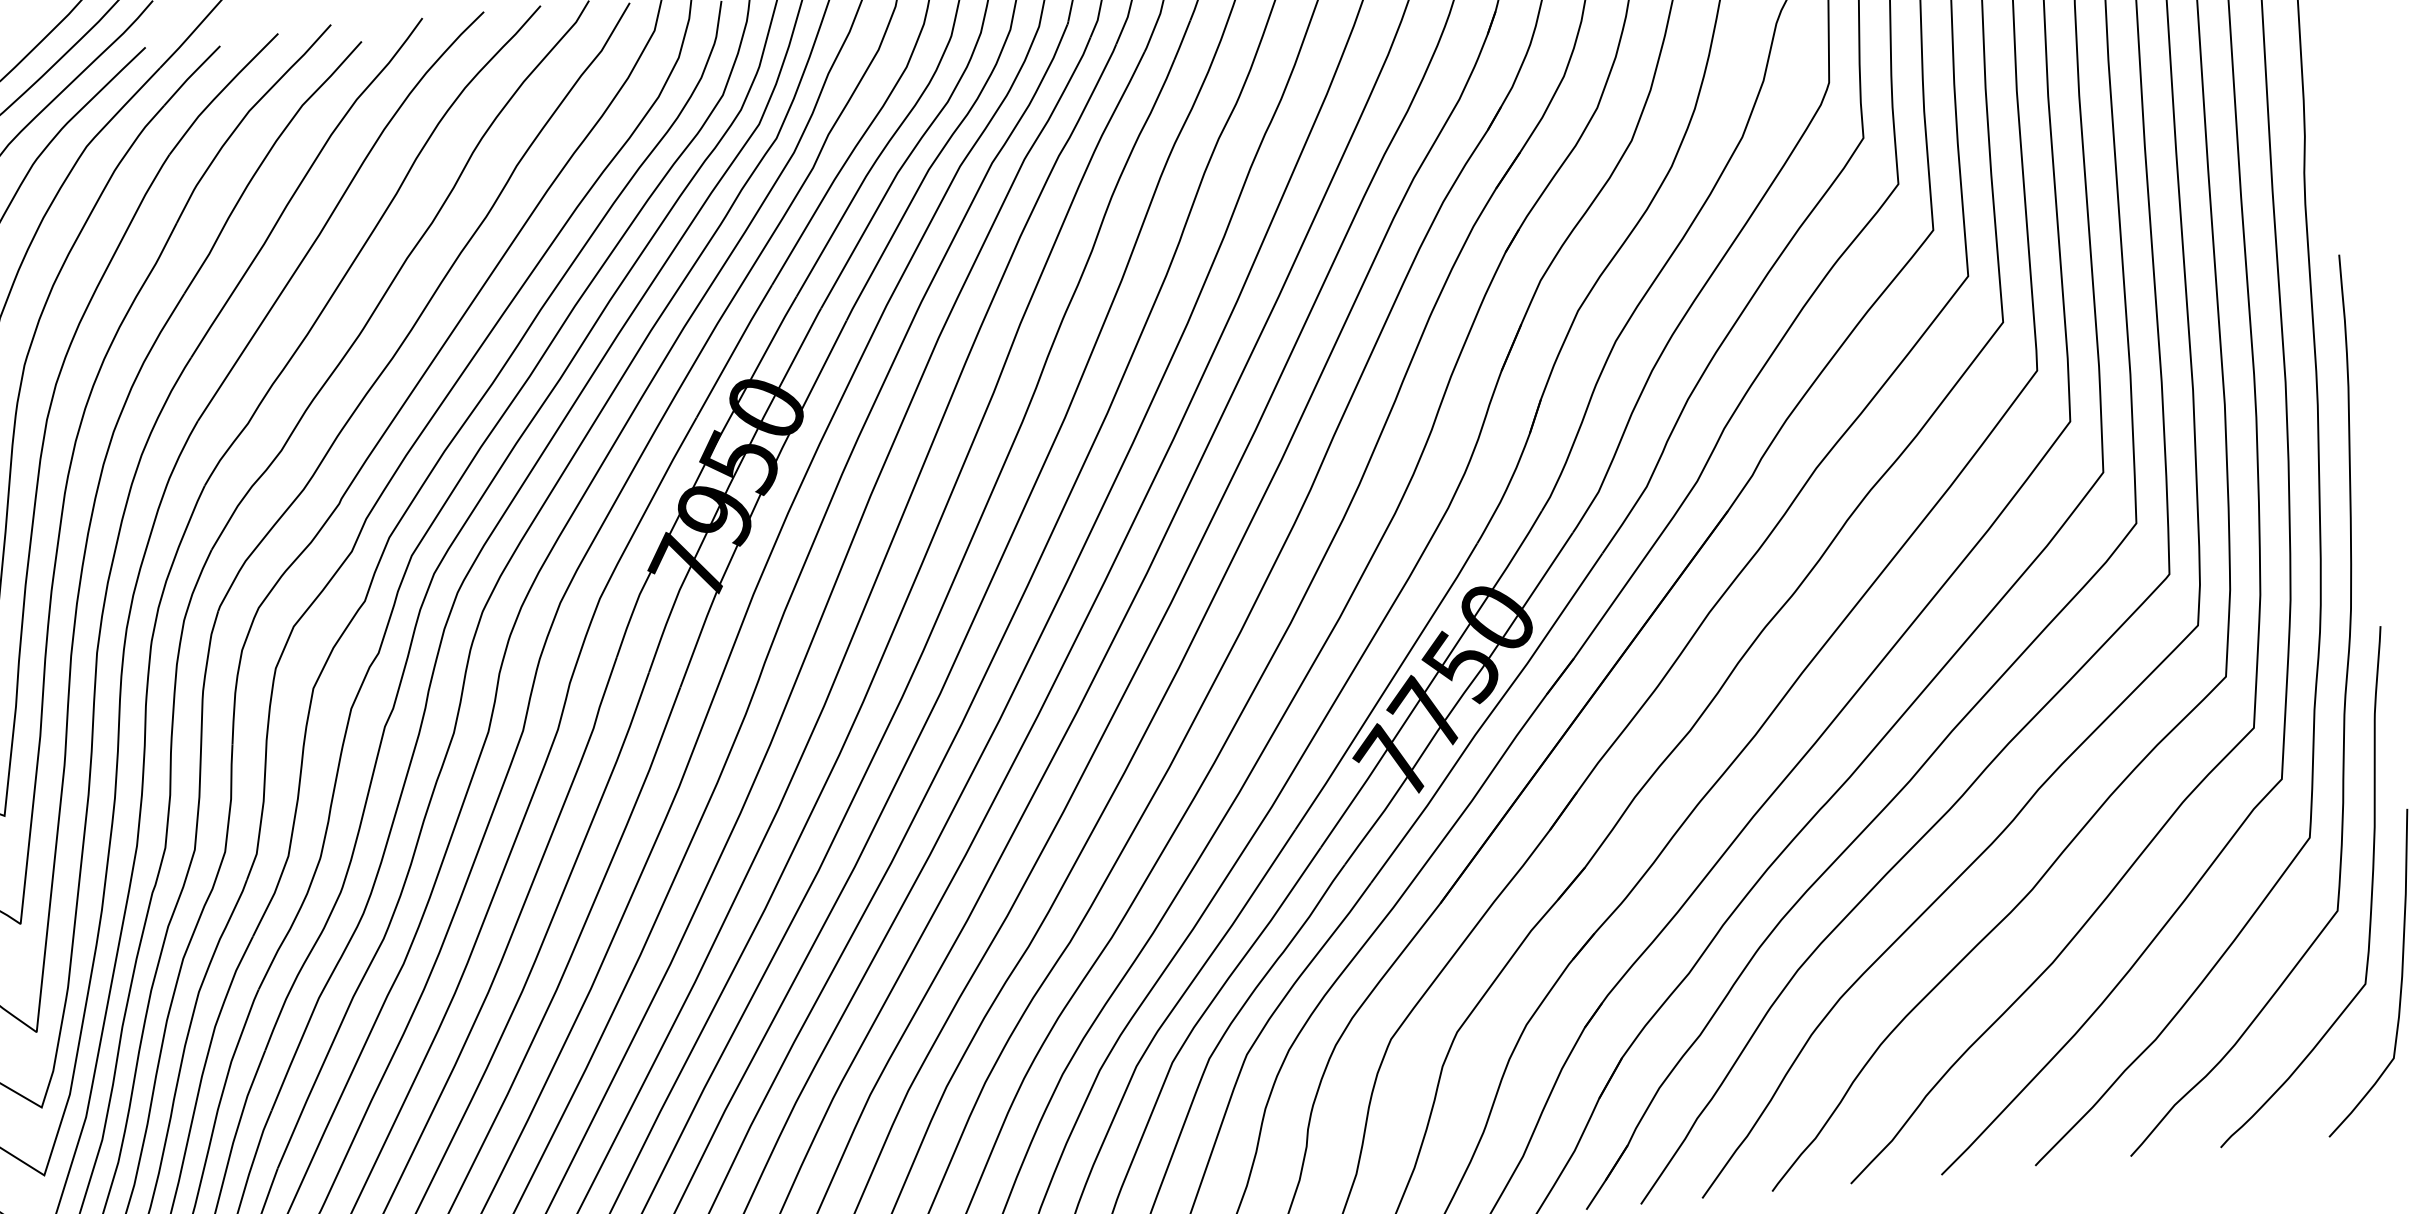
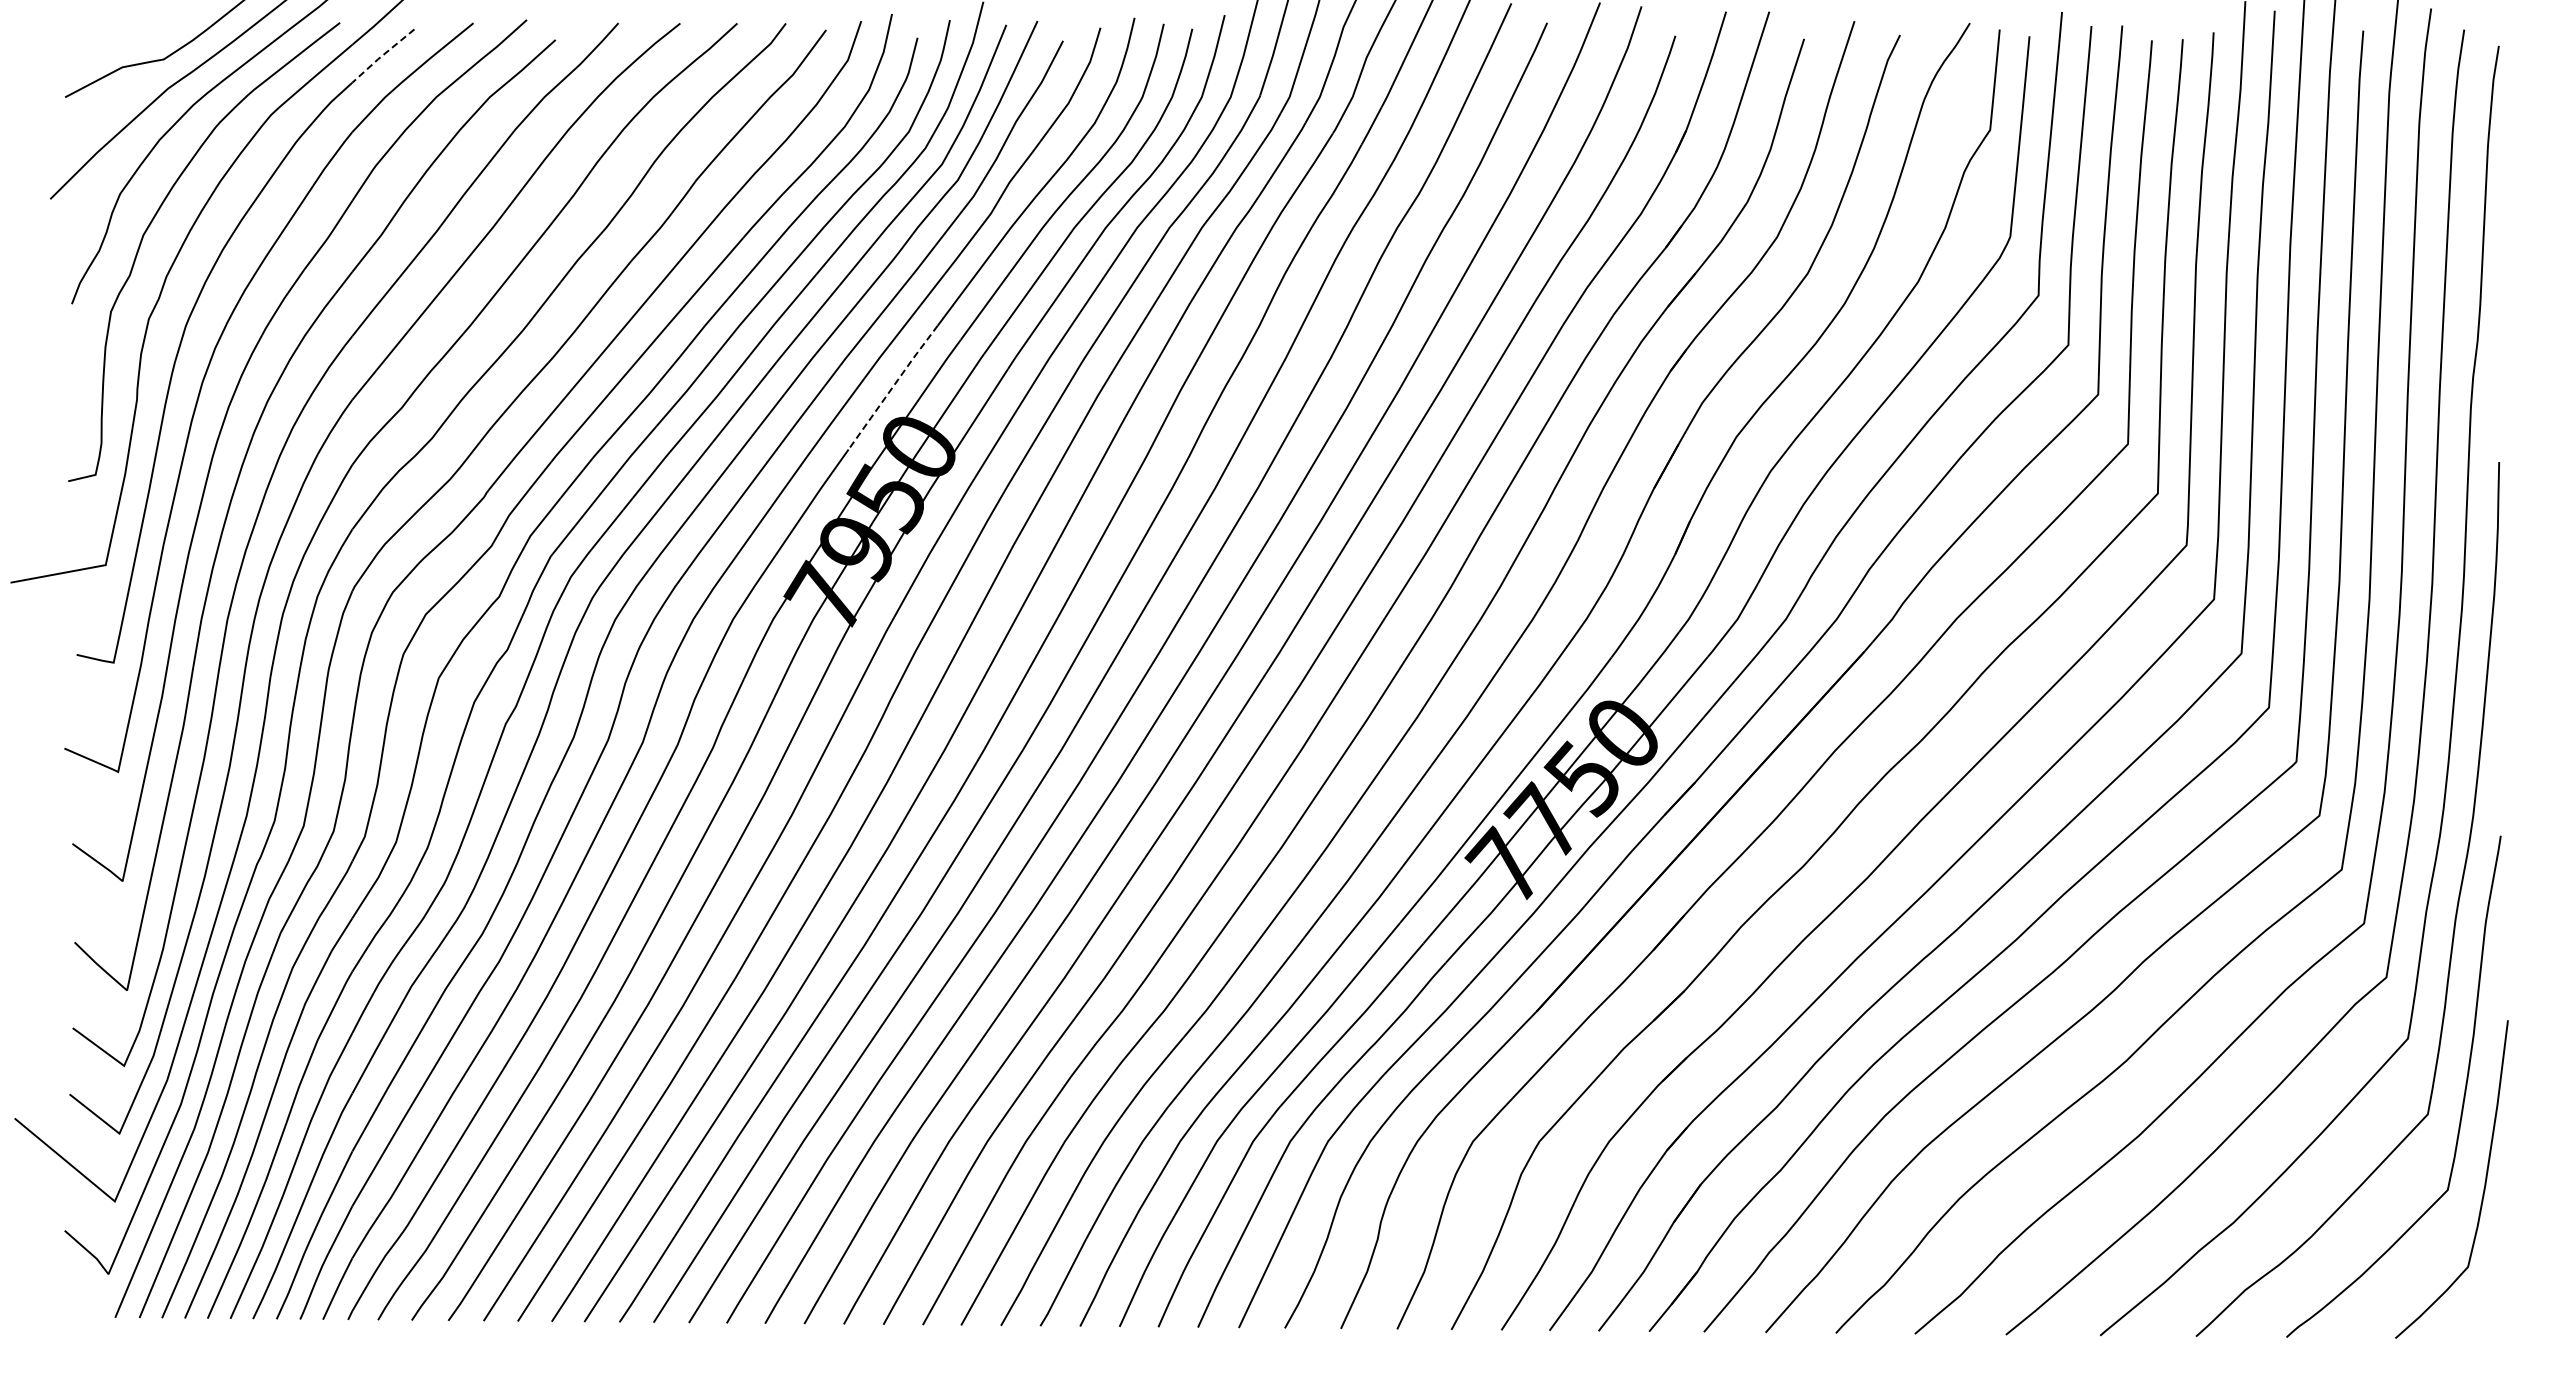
line: (191, 75) -> (382, 55), solid -> dashed
line: (733, 351) -> (892, 387), solid -> dashed

